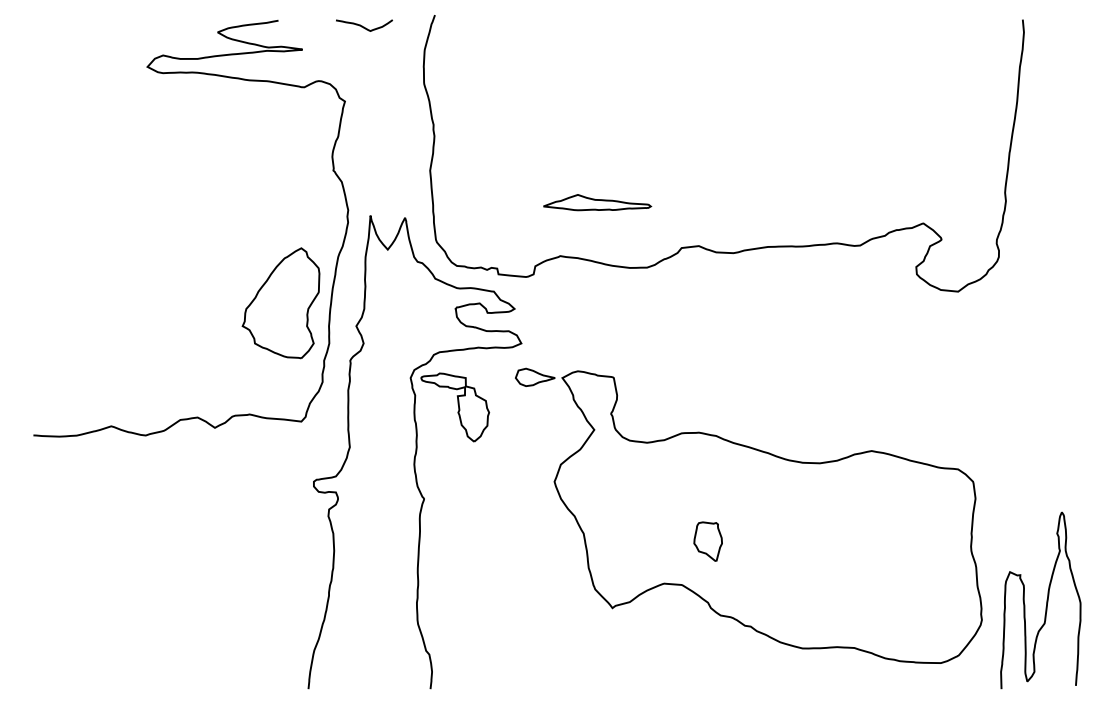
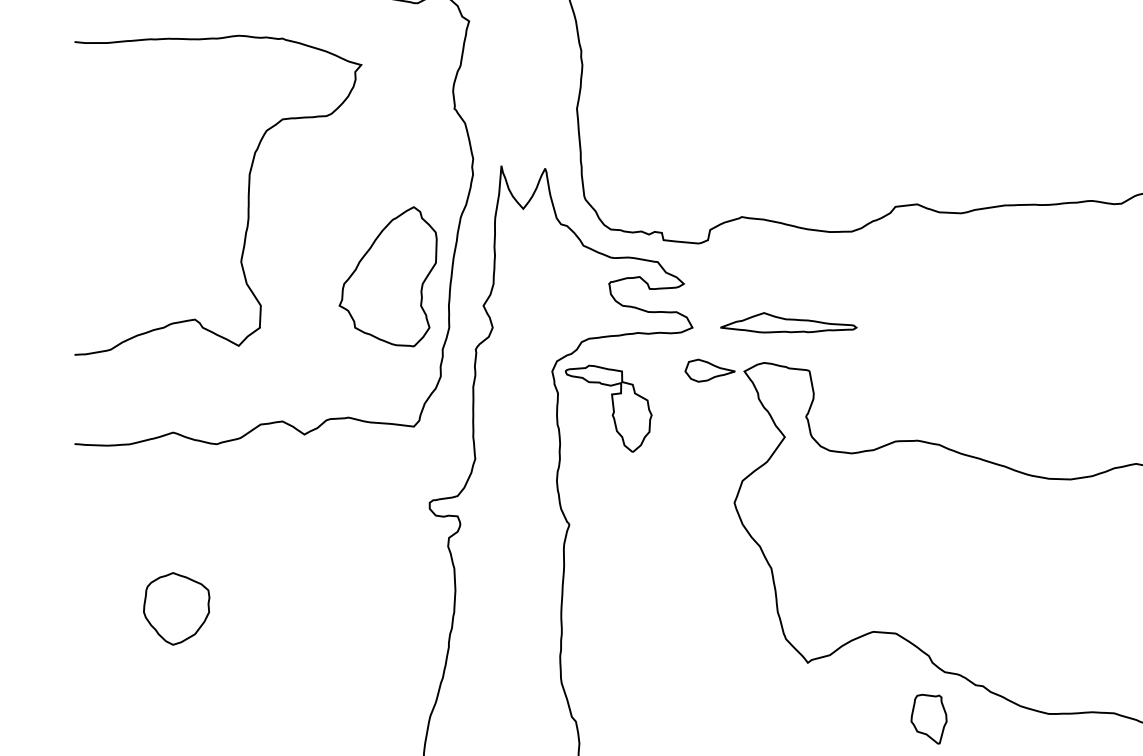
part: (597, 202) -> (788, 322), moved
curve: (170, 238) -> (248, 194), added
part: (707, 541) -> (928, 719), moved
part: (113, 565) -> (175, 608), added

